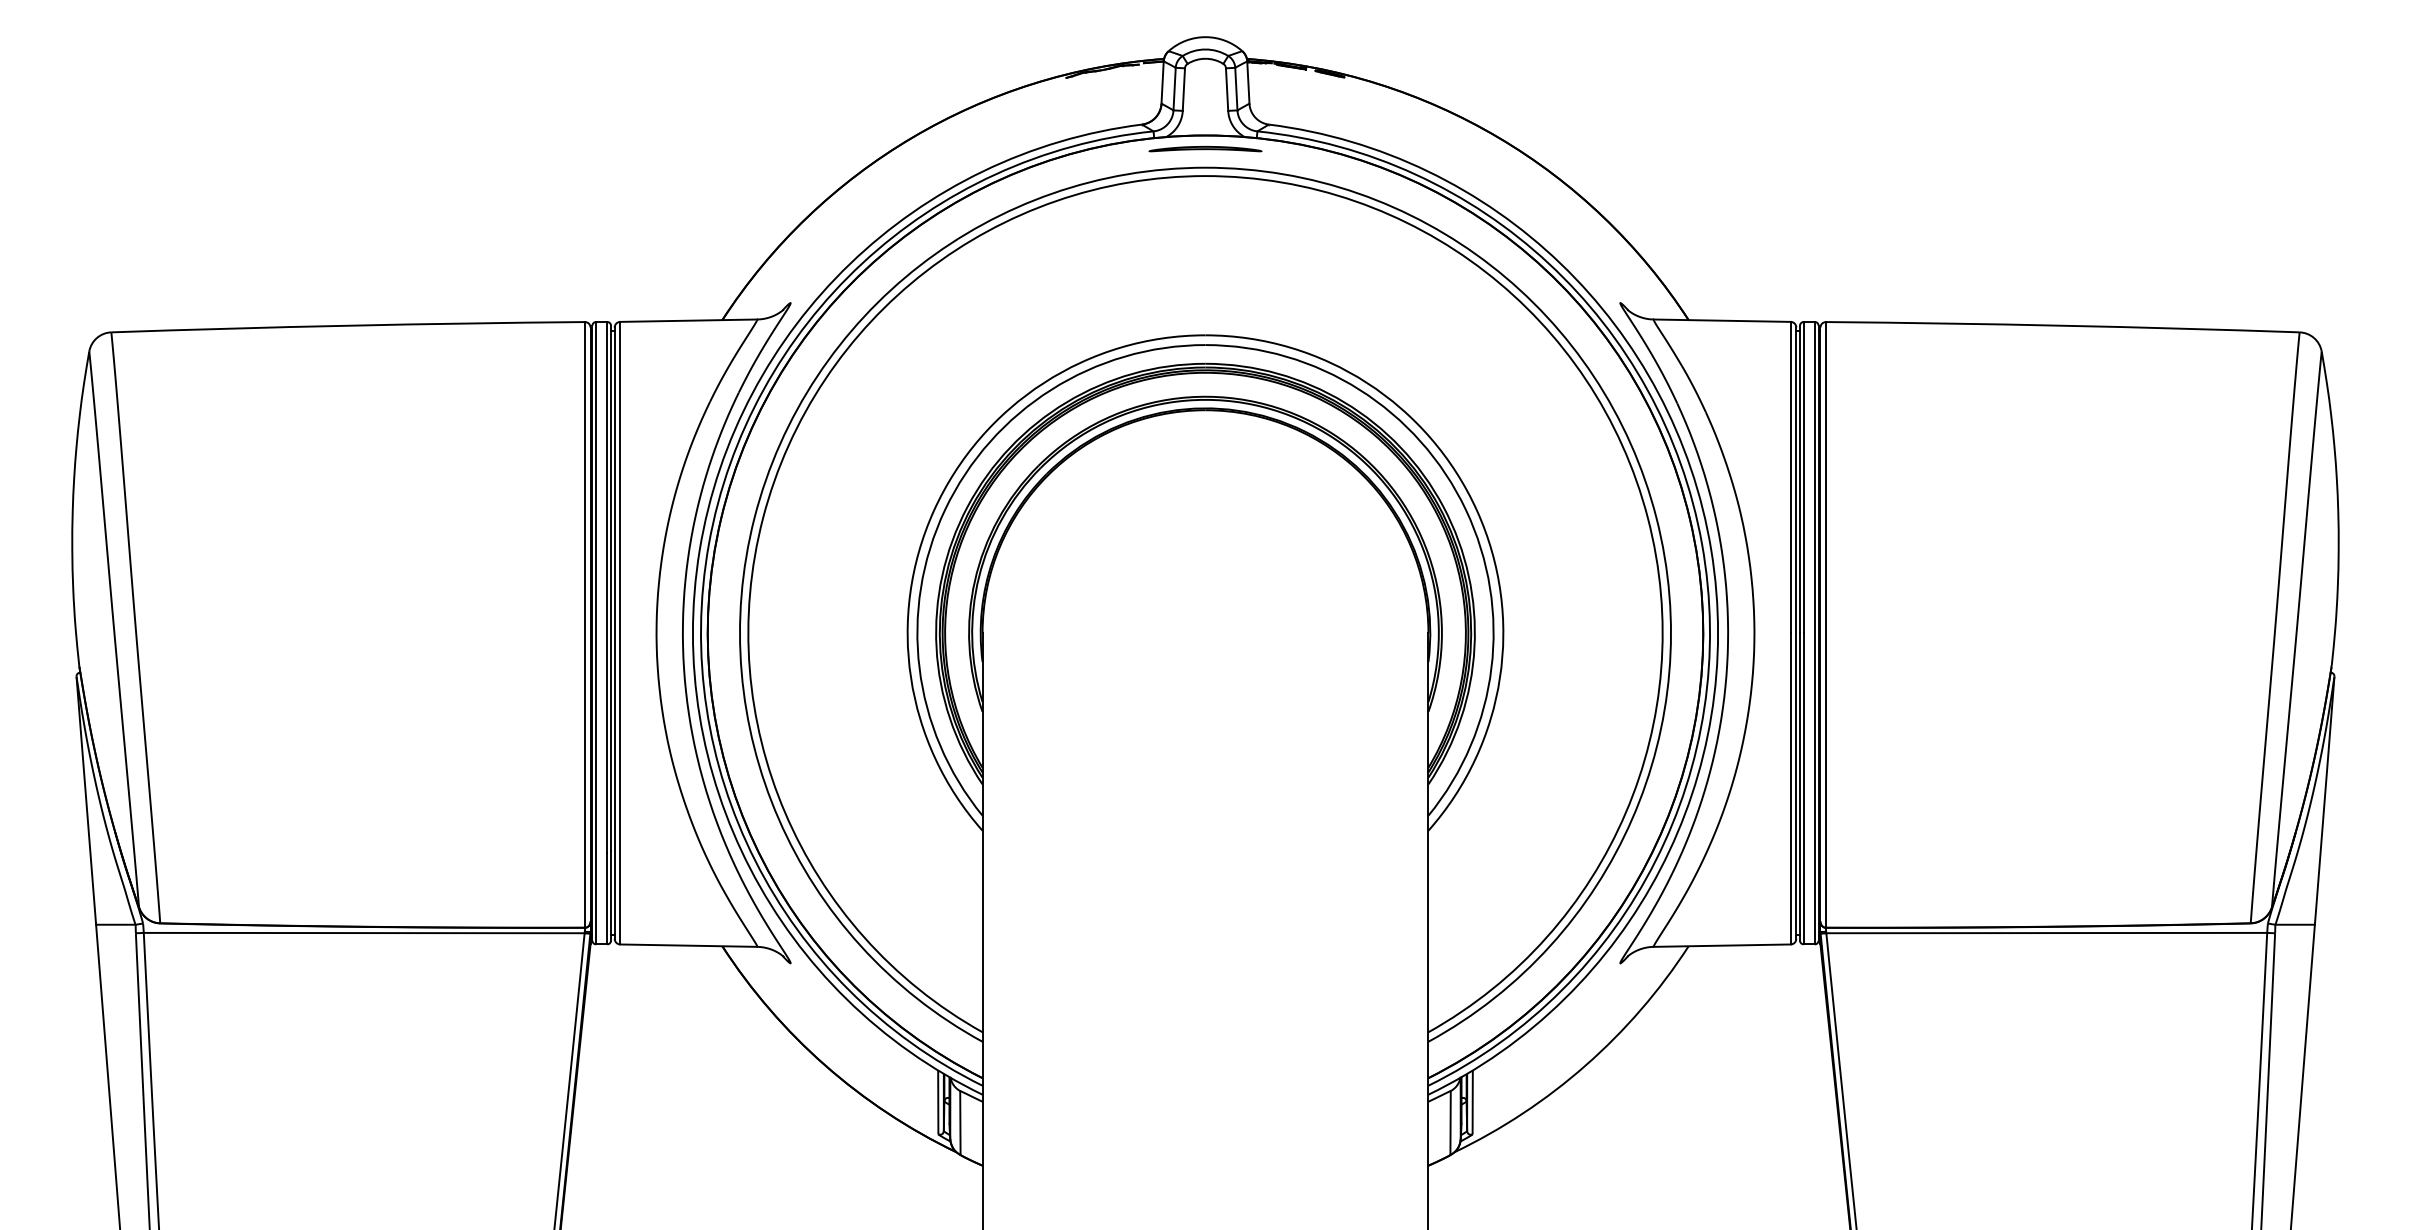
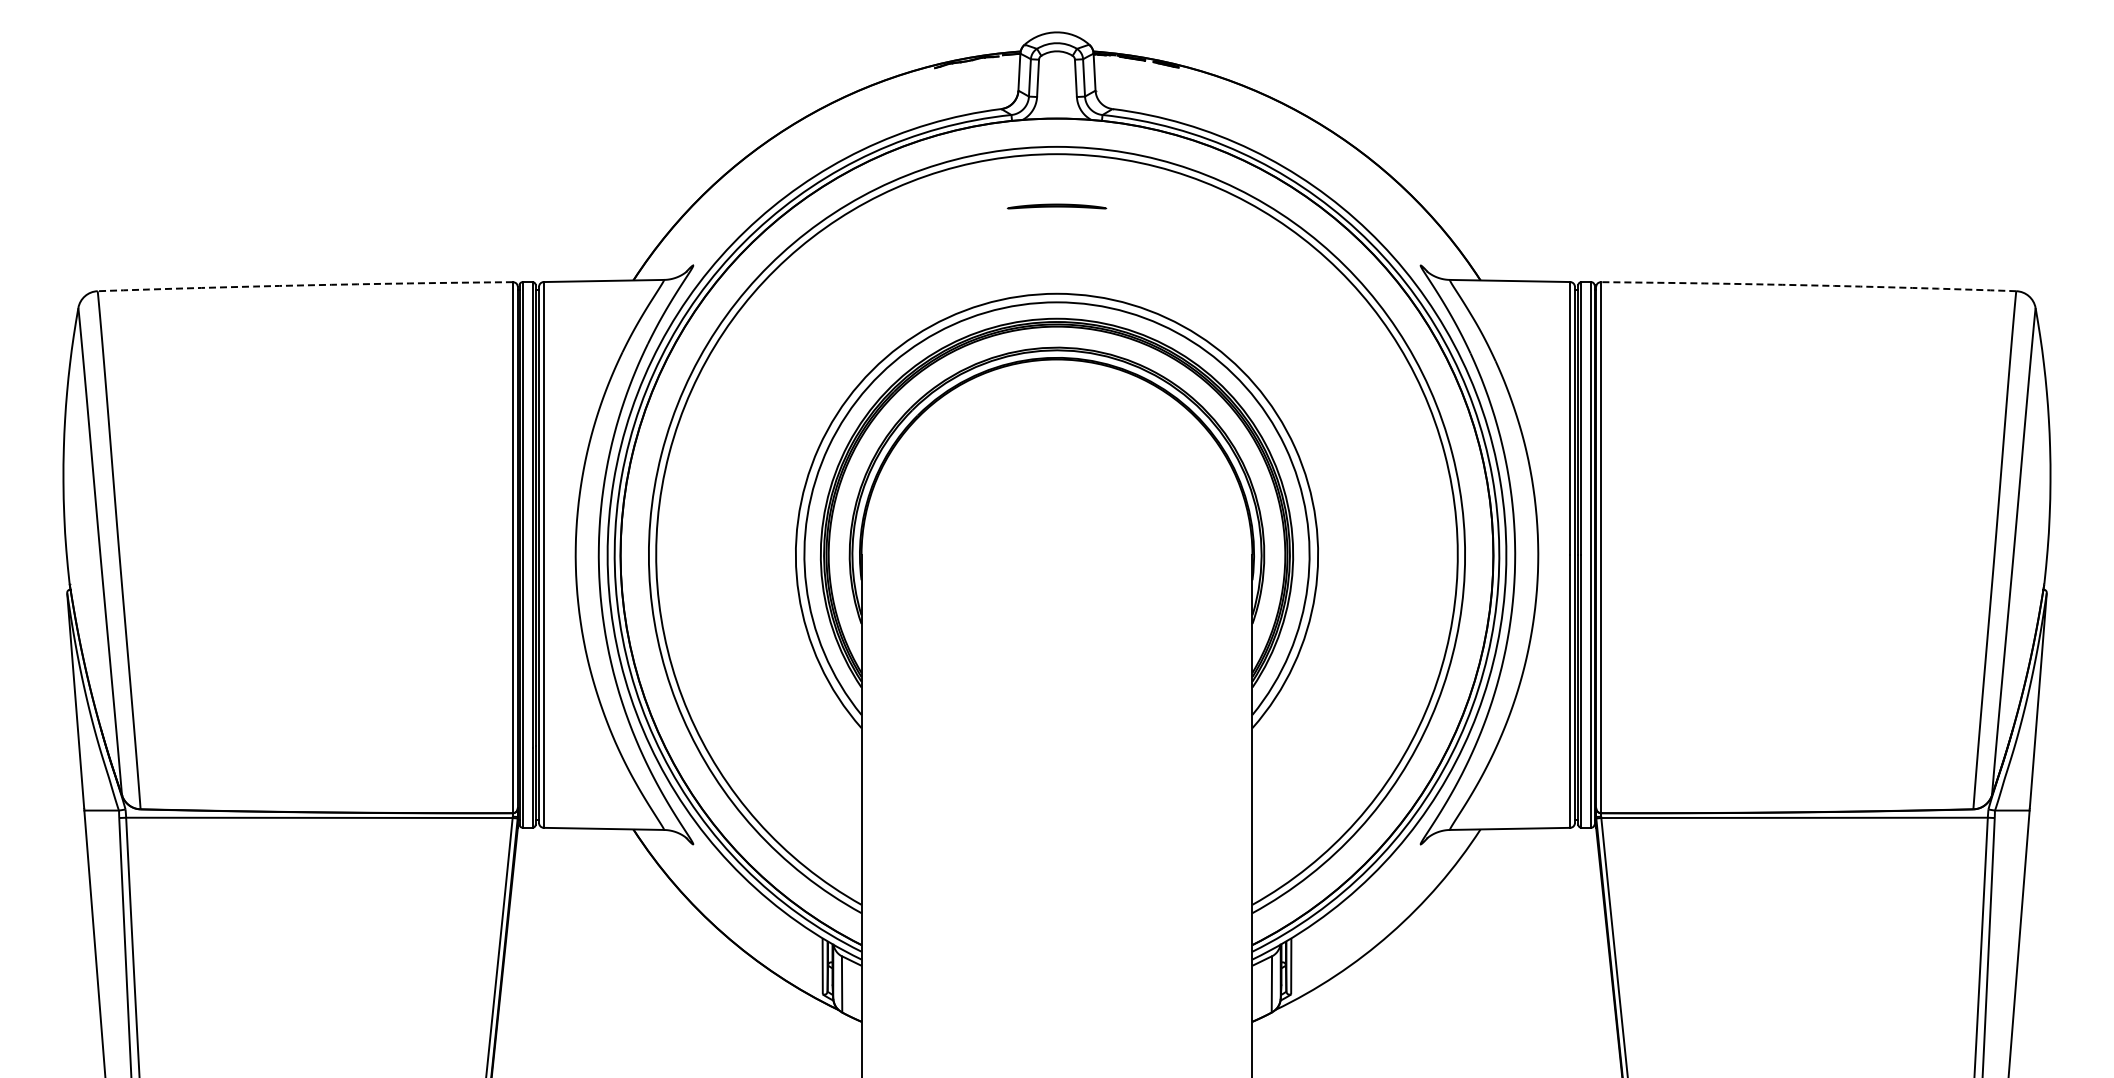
part: (1204, 149) -> (1056, 206), moved
arc: (348, 325) -> (305, 285), solid -> dashed
arc: (2062, 325) -> (1808, 285), solid -> dashed

